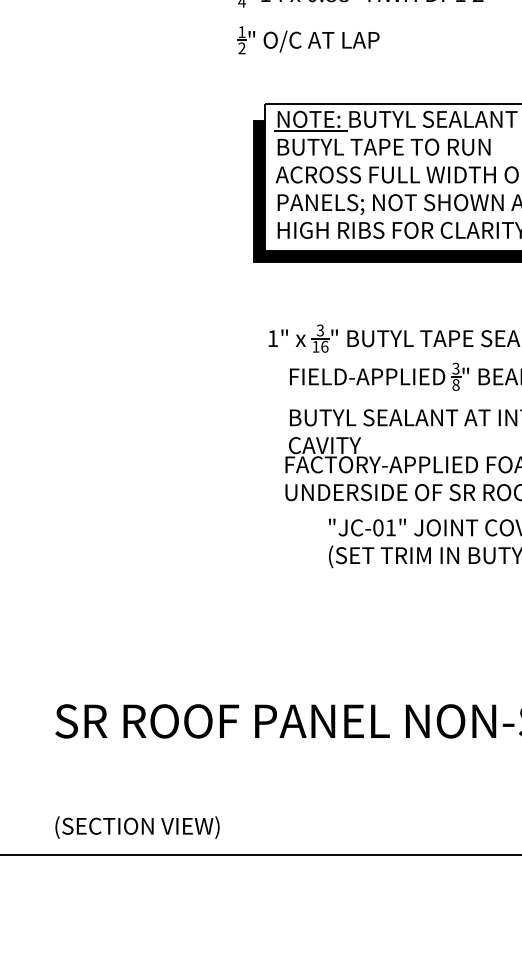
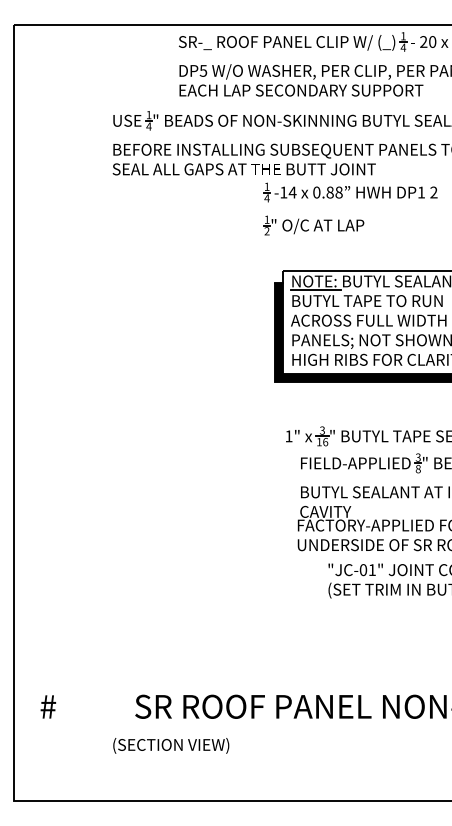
text: (137, 827) -> (171, 745), moved

